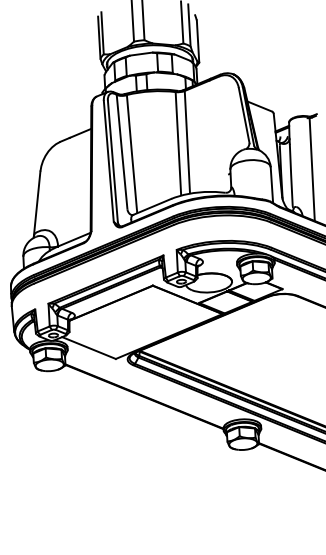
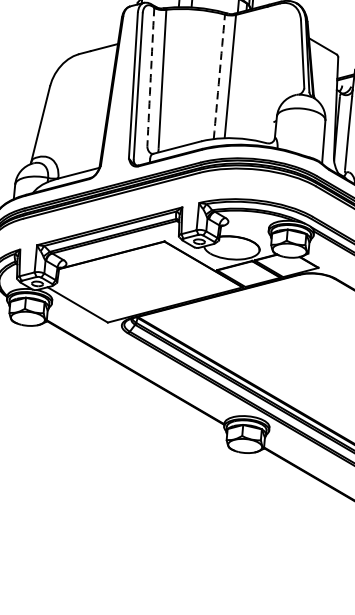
arc: (178, 143) -> (219, 76), solid -> dashed
arc: (122, 152) -> (151, 77), solid -> dashed

